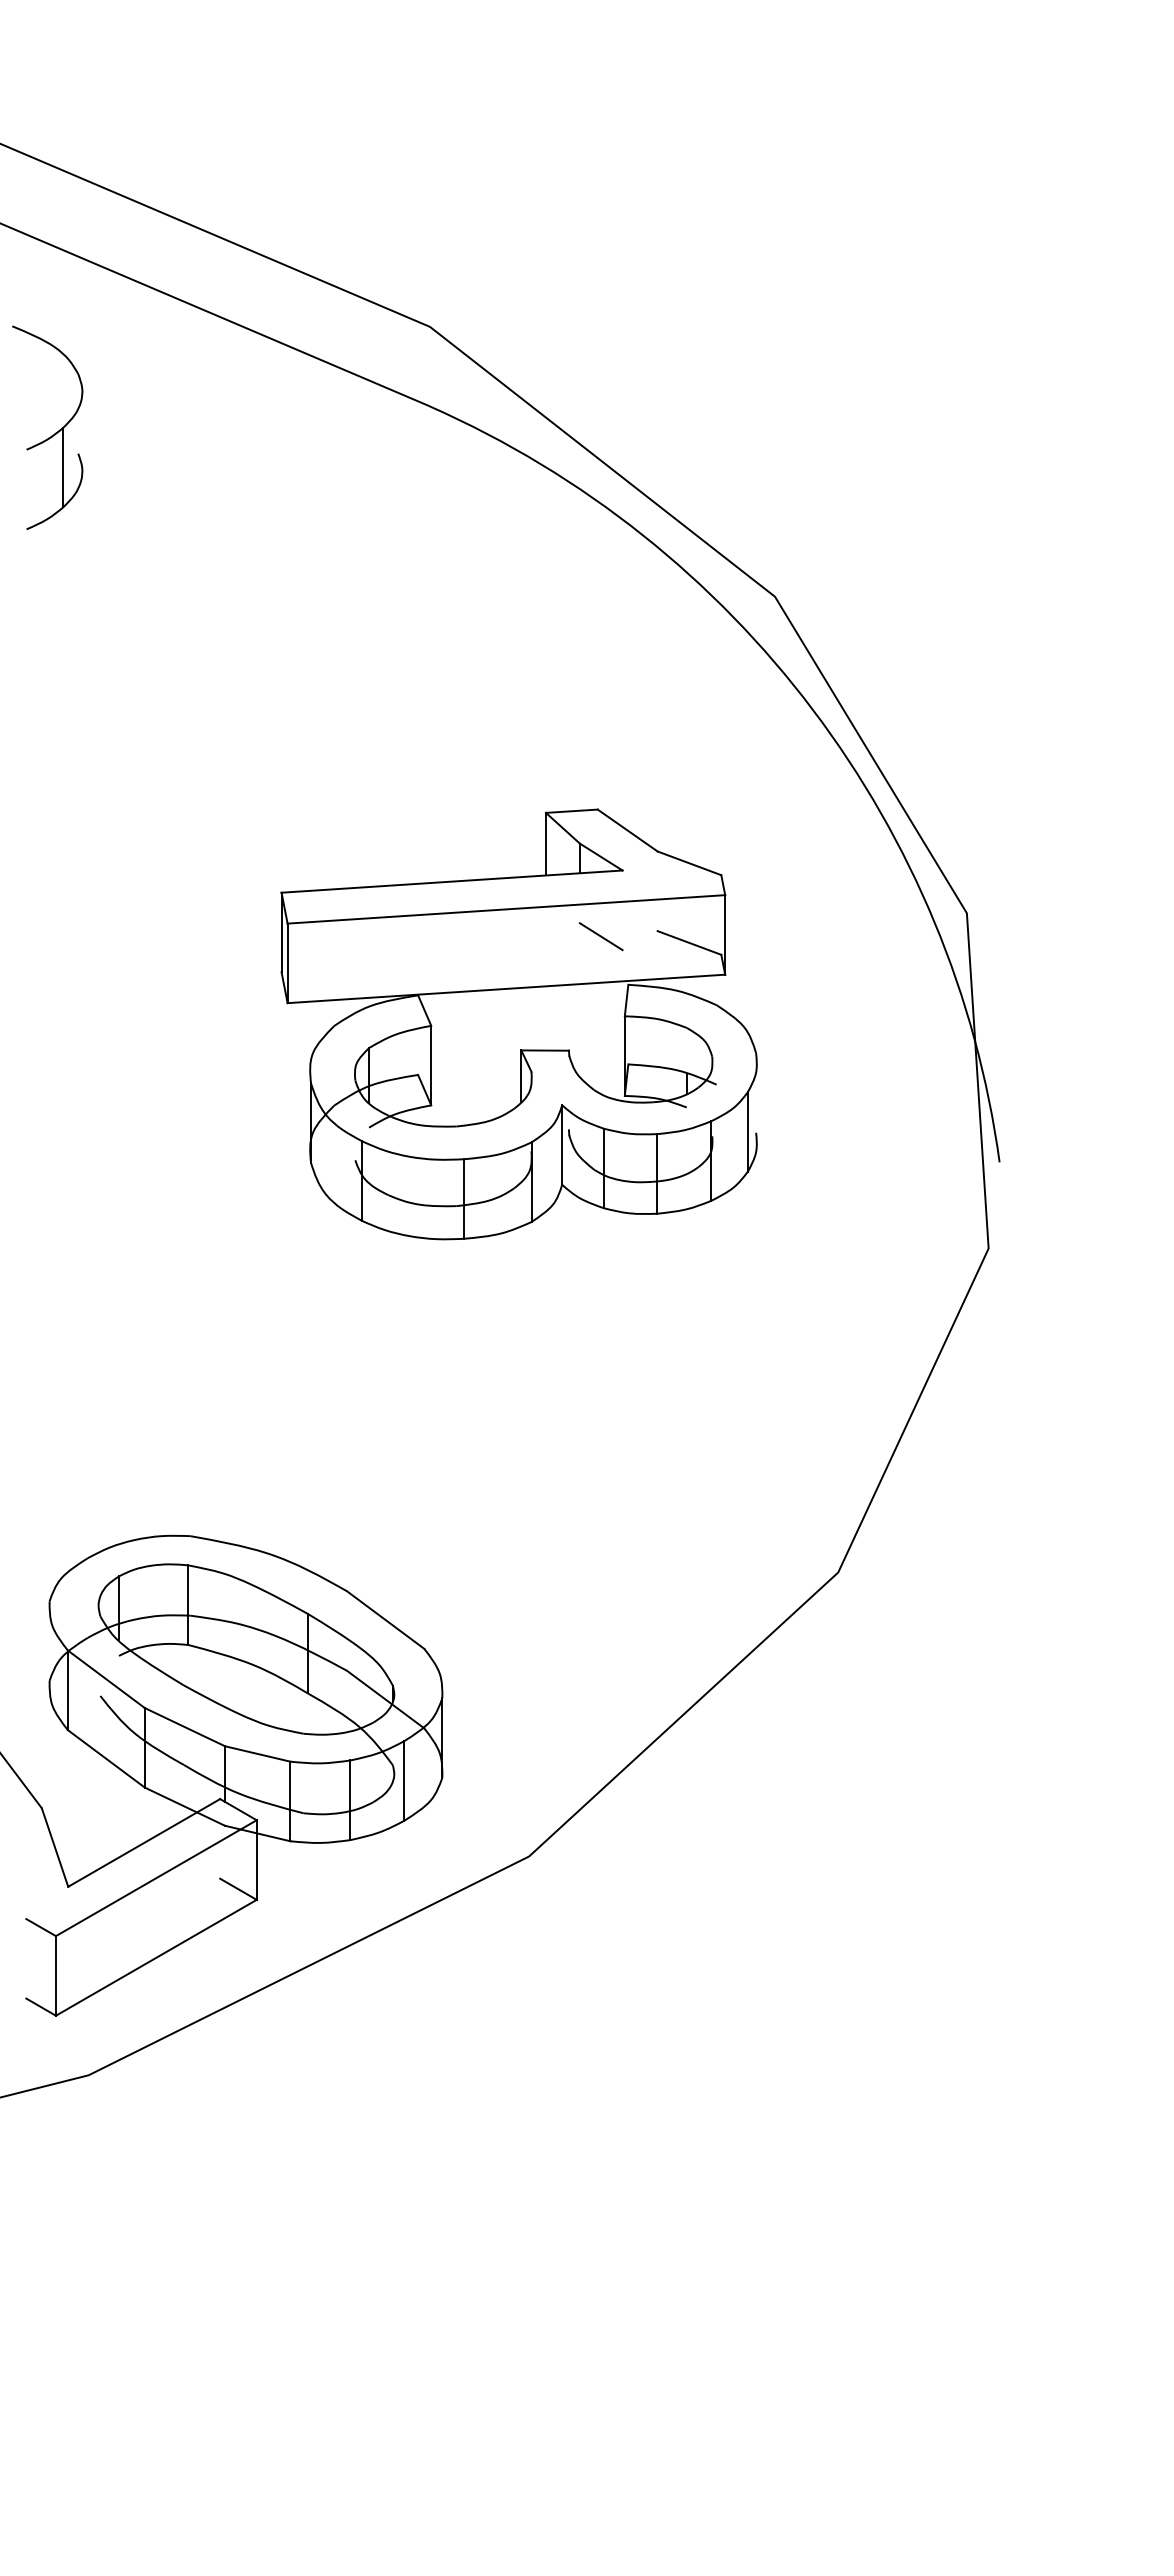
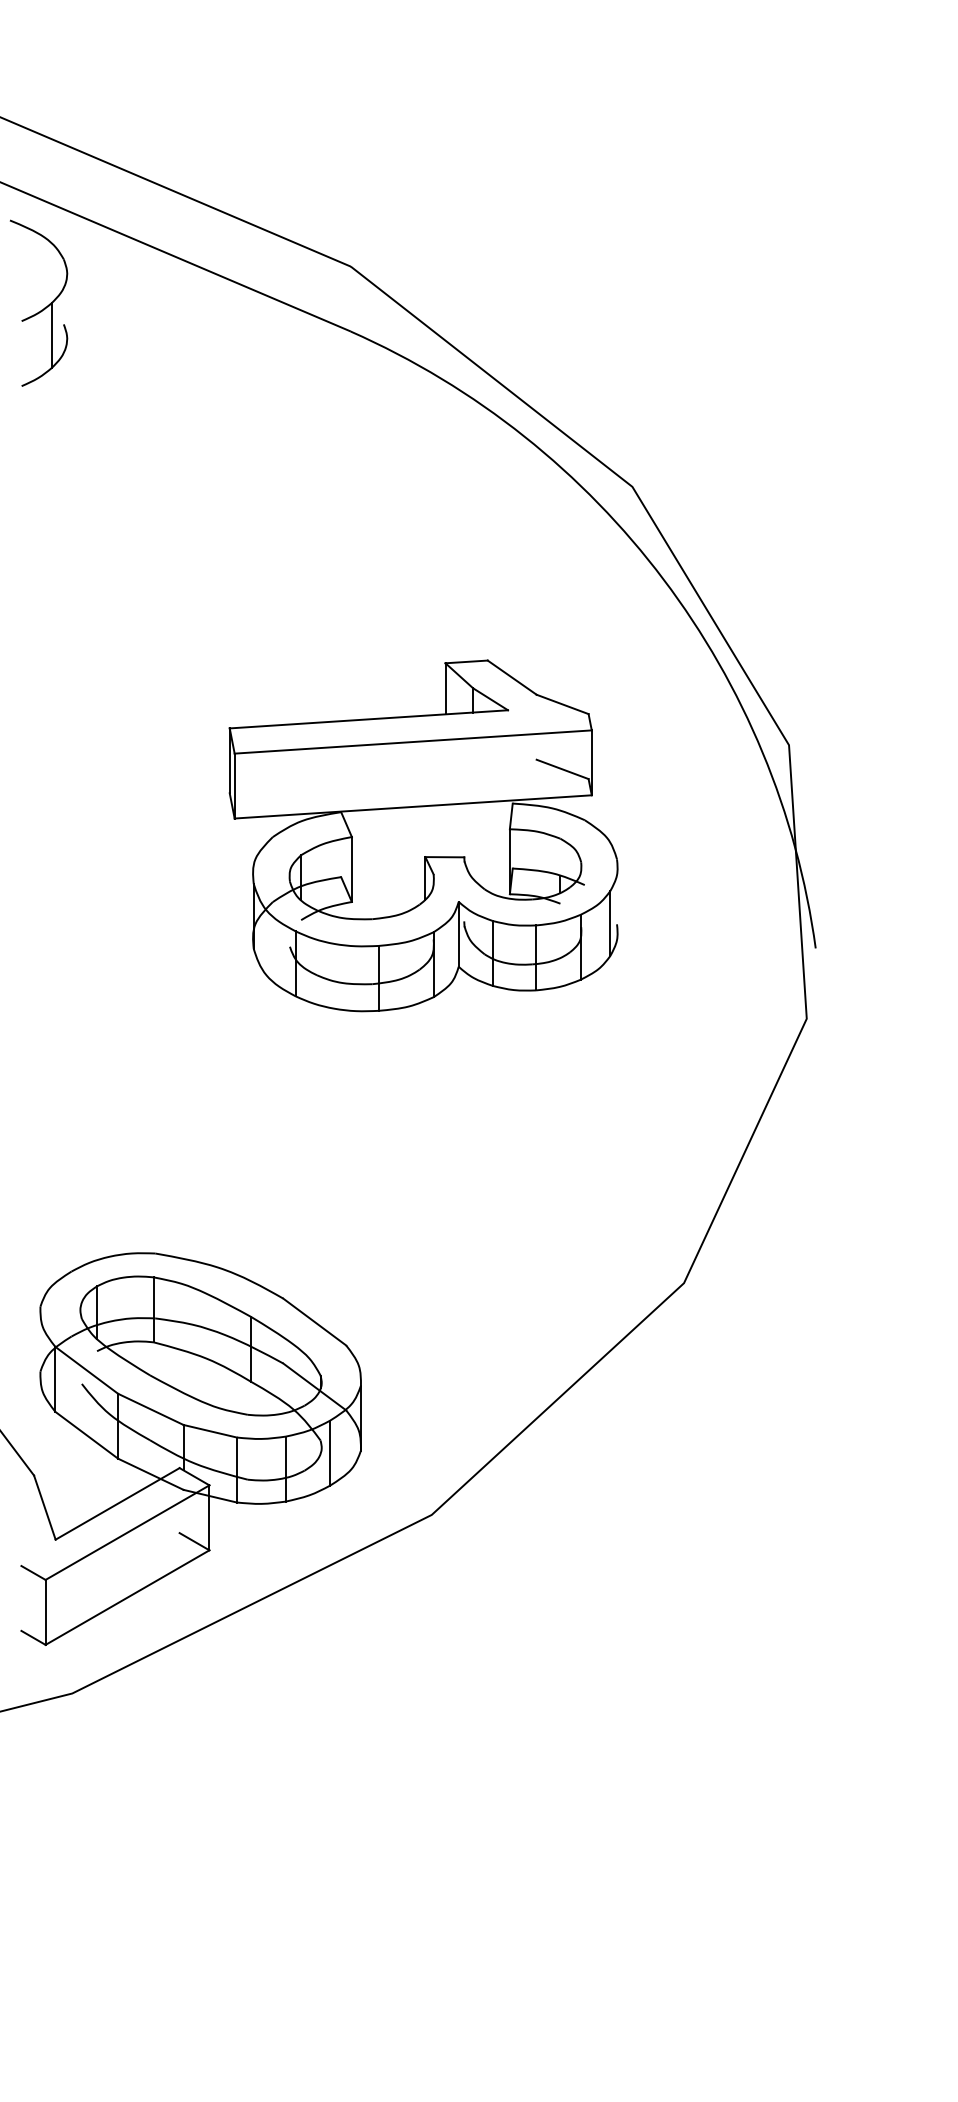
part: (51, 435) -> (41, 309), moved
line: (600, 936) -> (490, 764), removed

